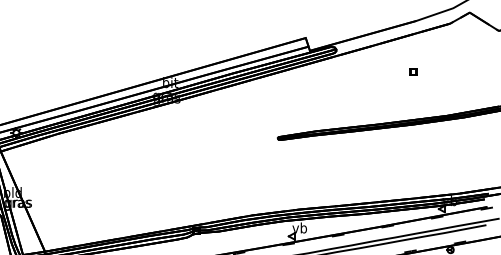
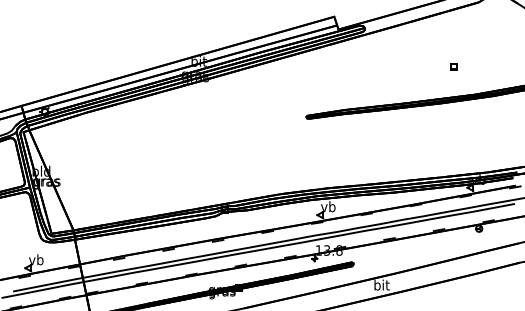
part: (412, 71) -> (453, 66), moved

